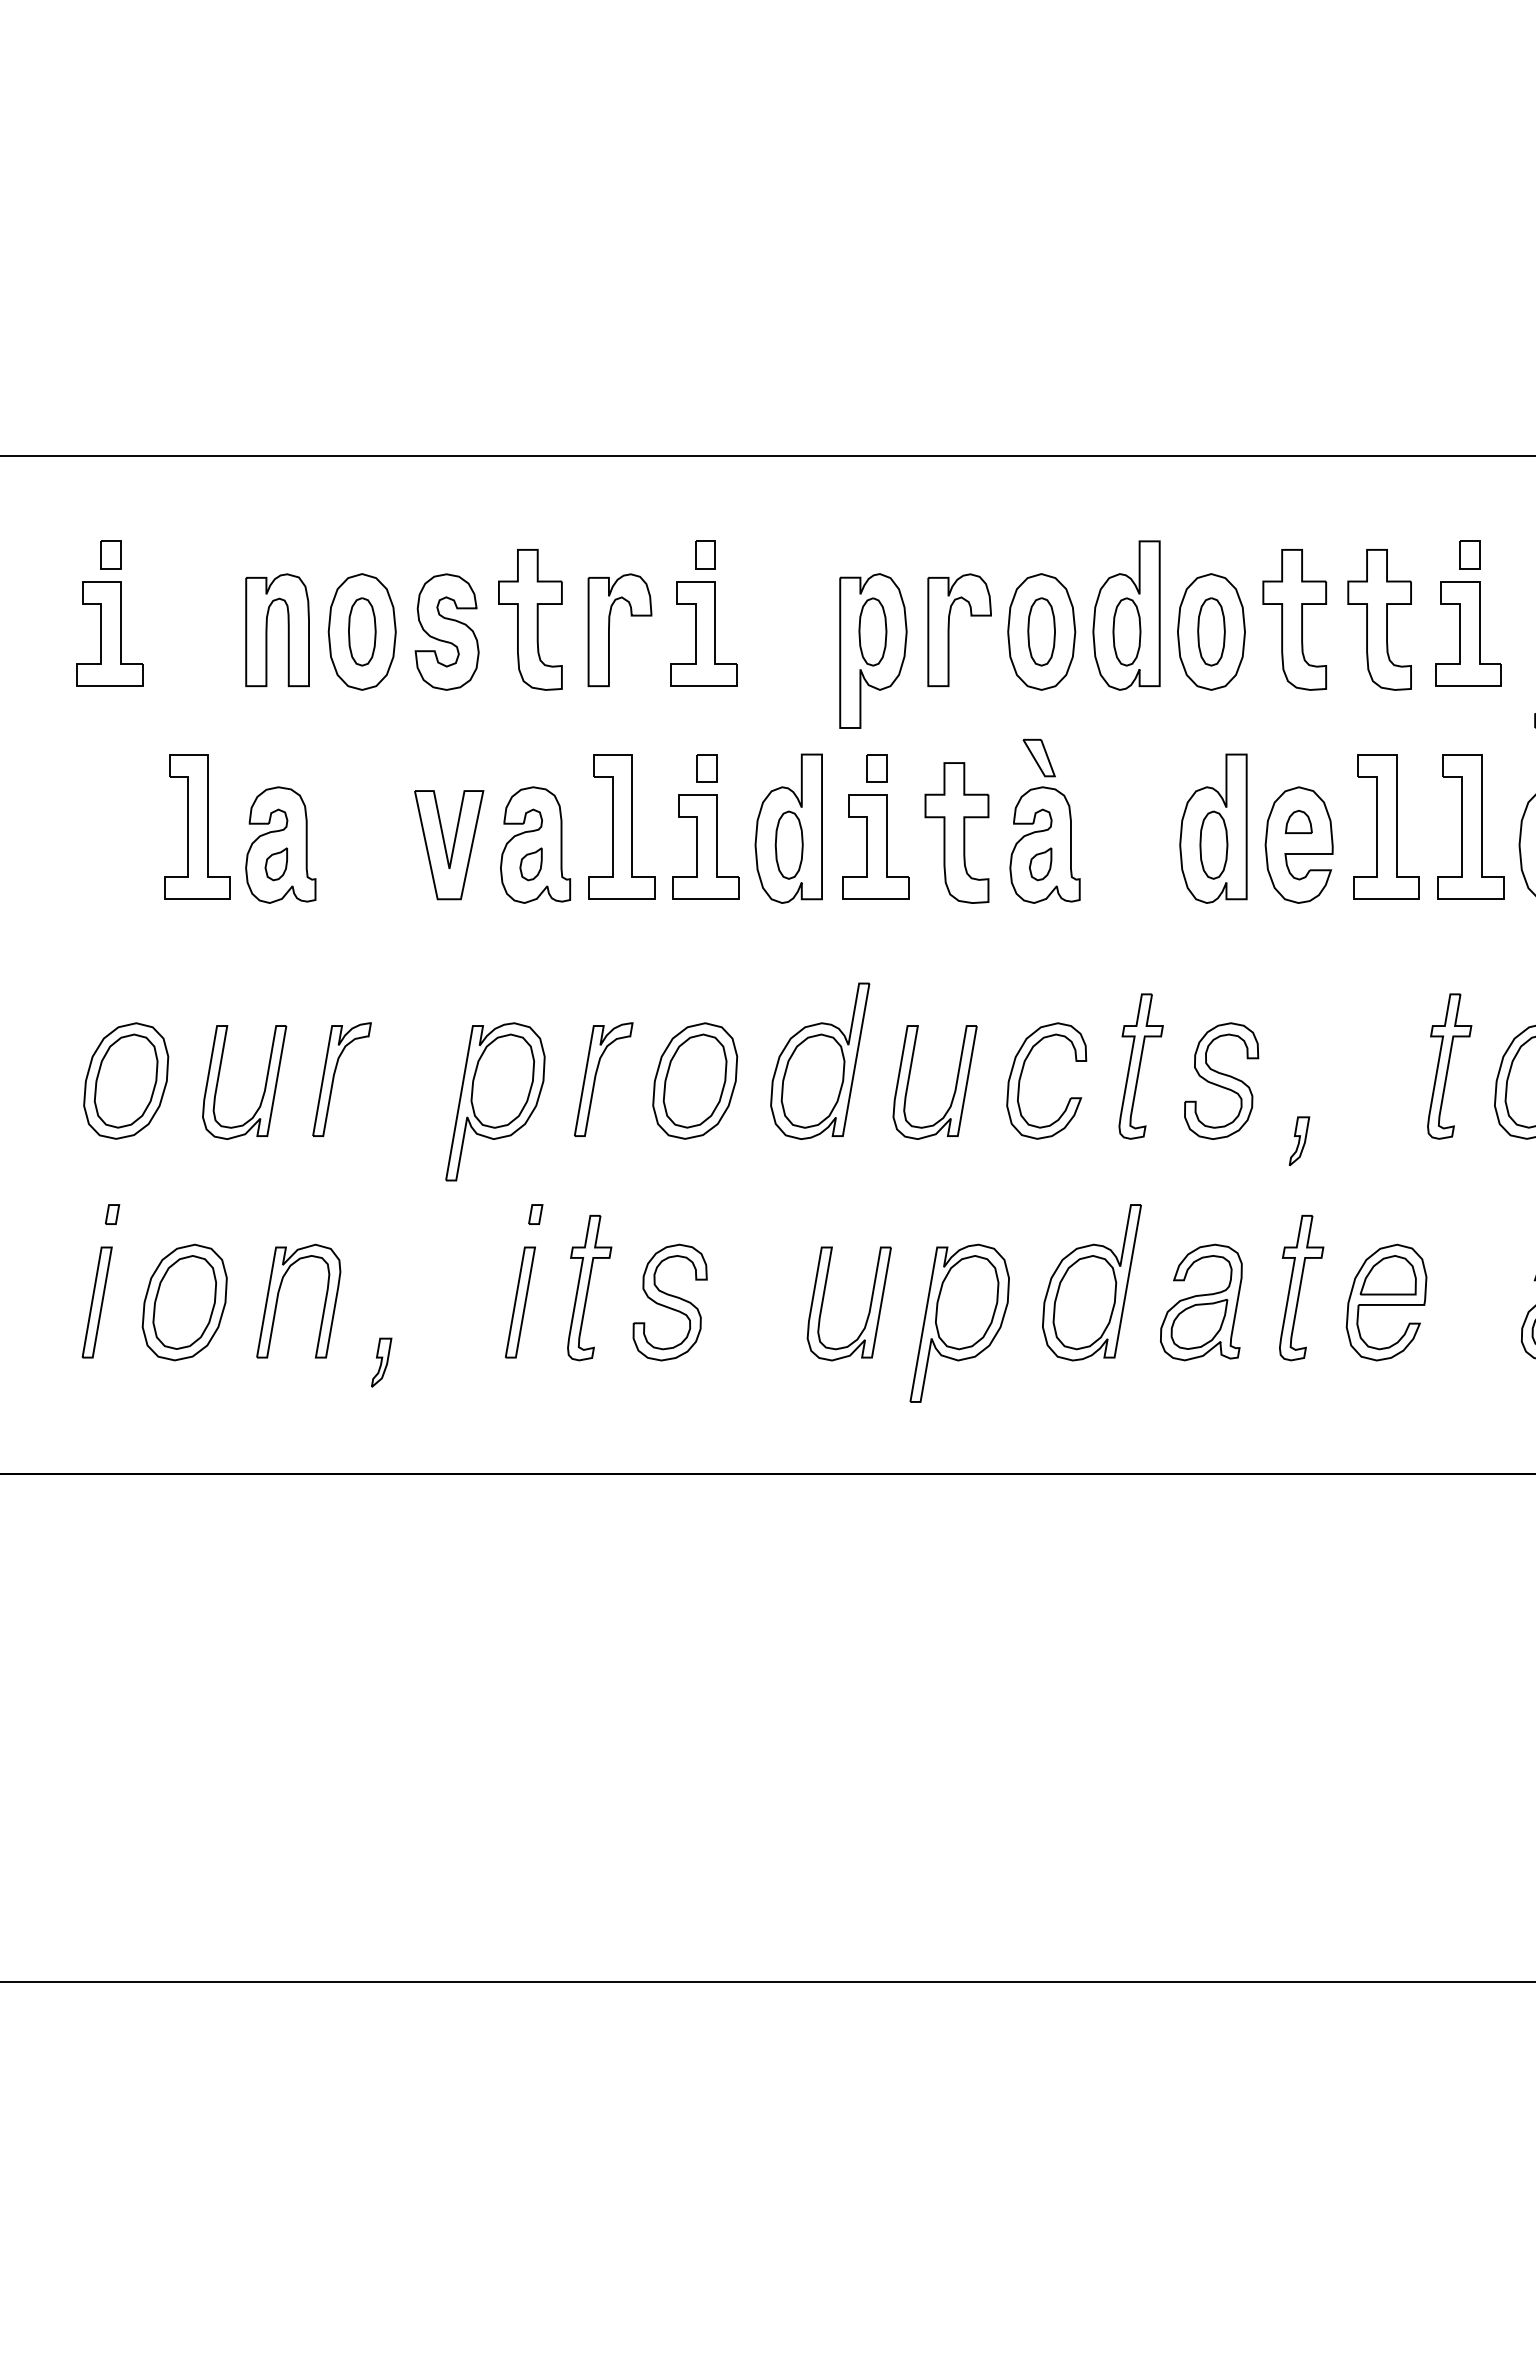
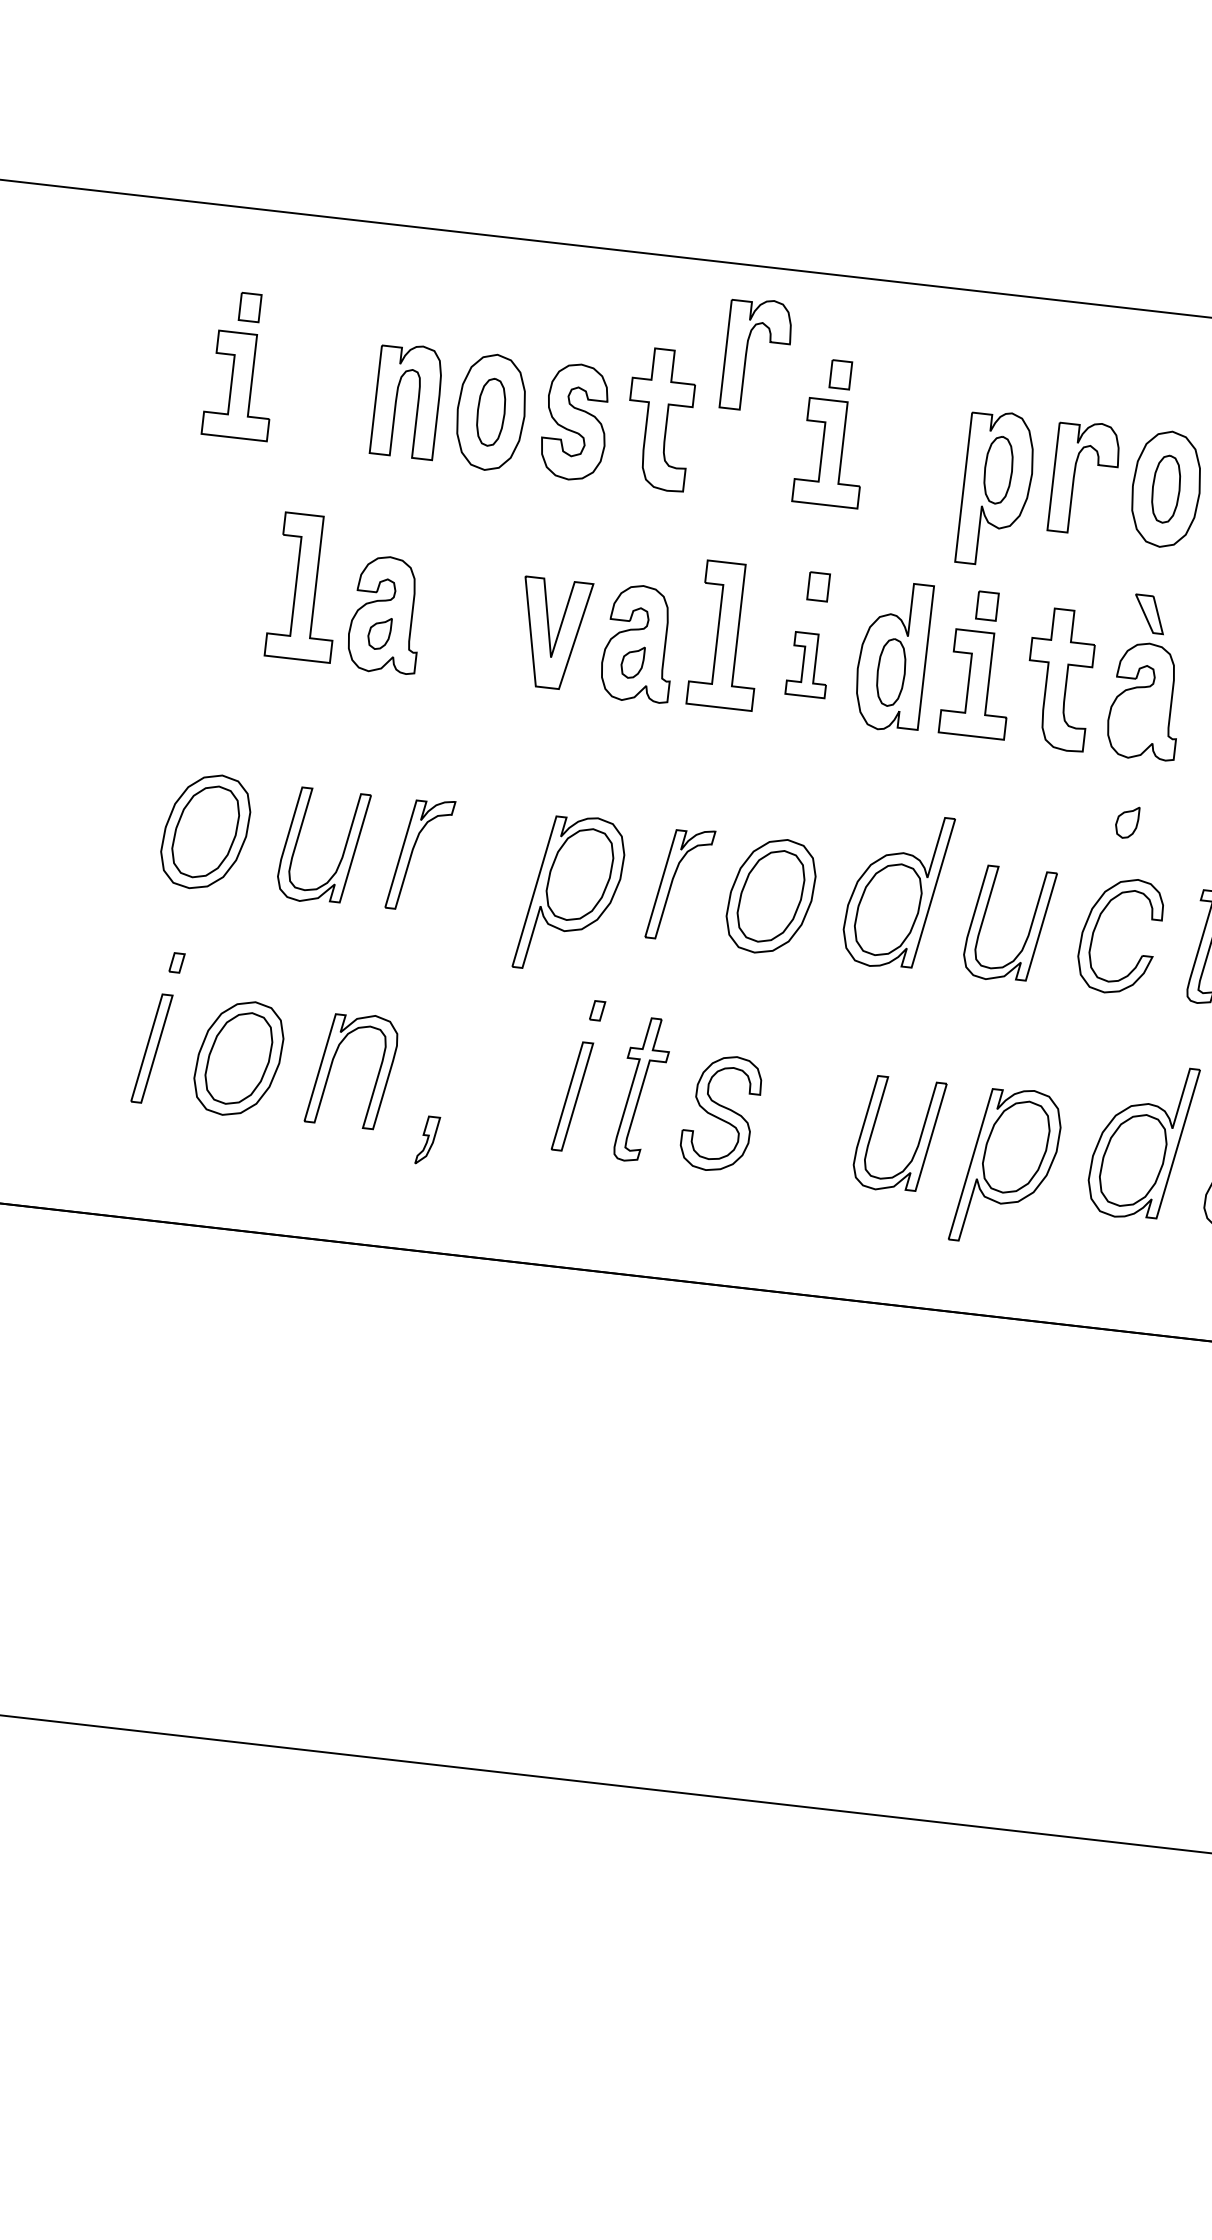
part: (609, 630) -> (746, 354), moved
part: (705, 846) -> (807, 664), size x0.6
part: (1040, 864) -> (1127, 822), moved

